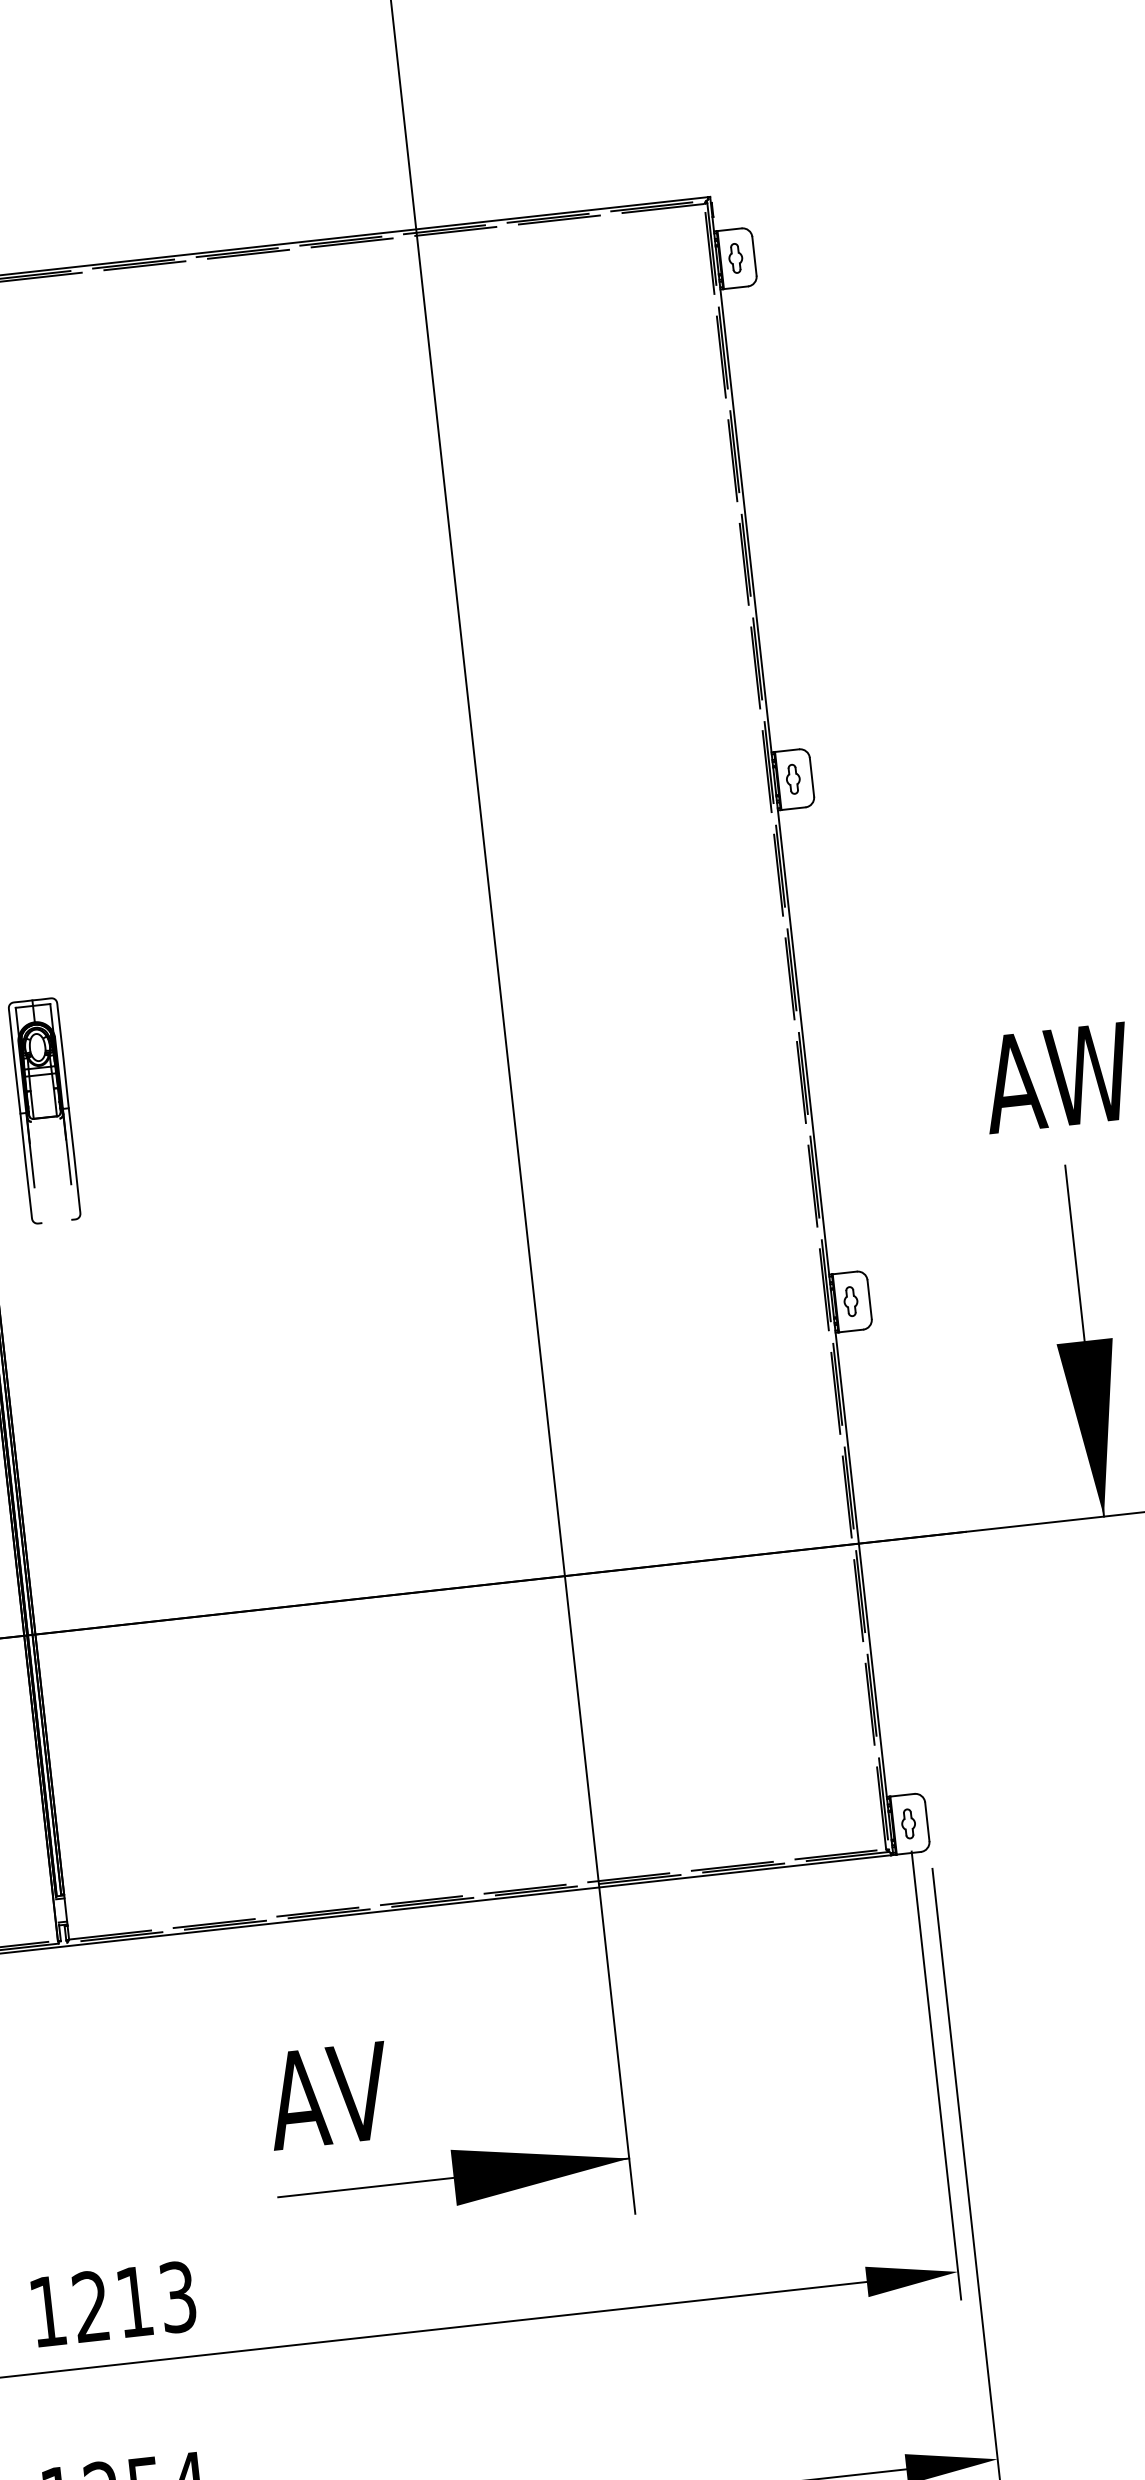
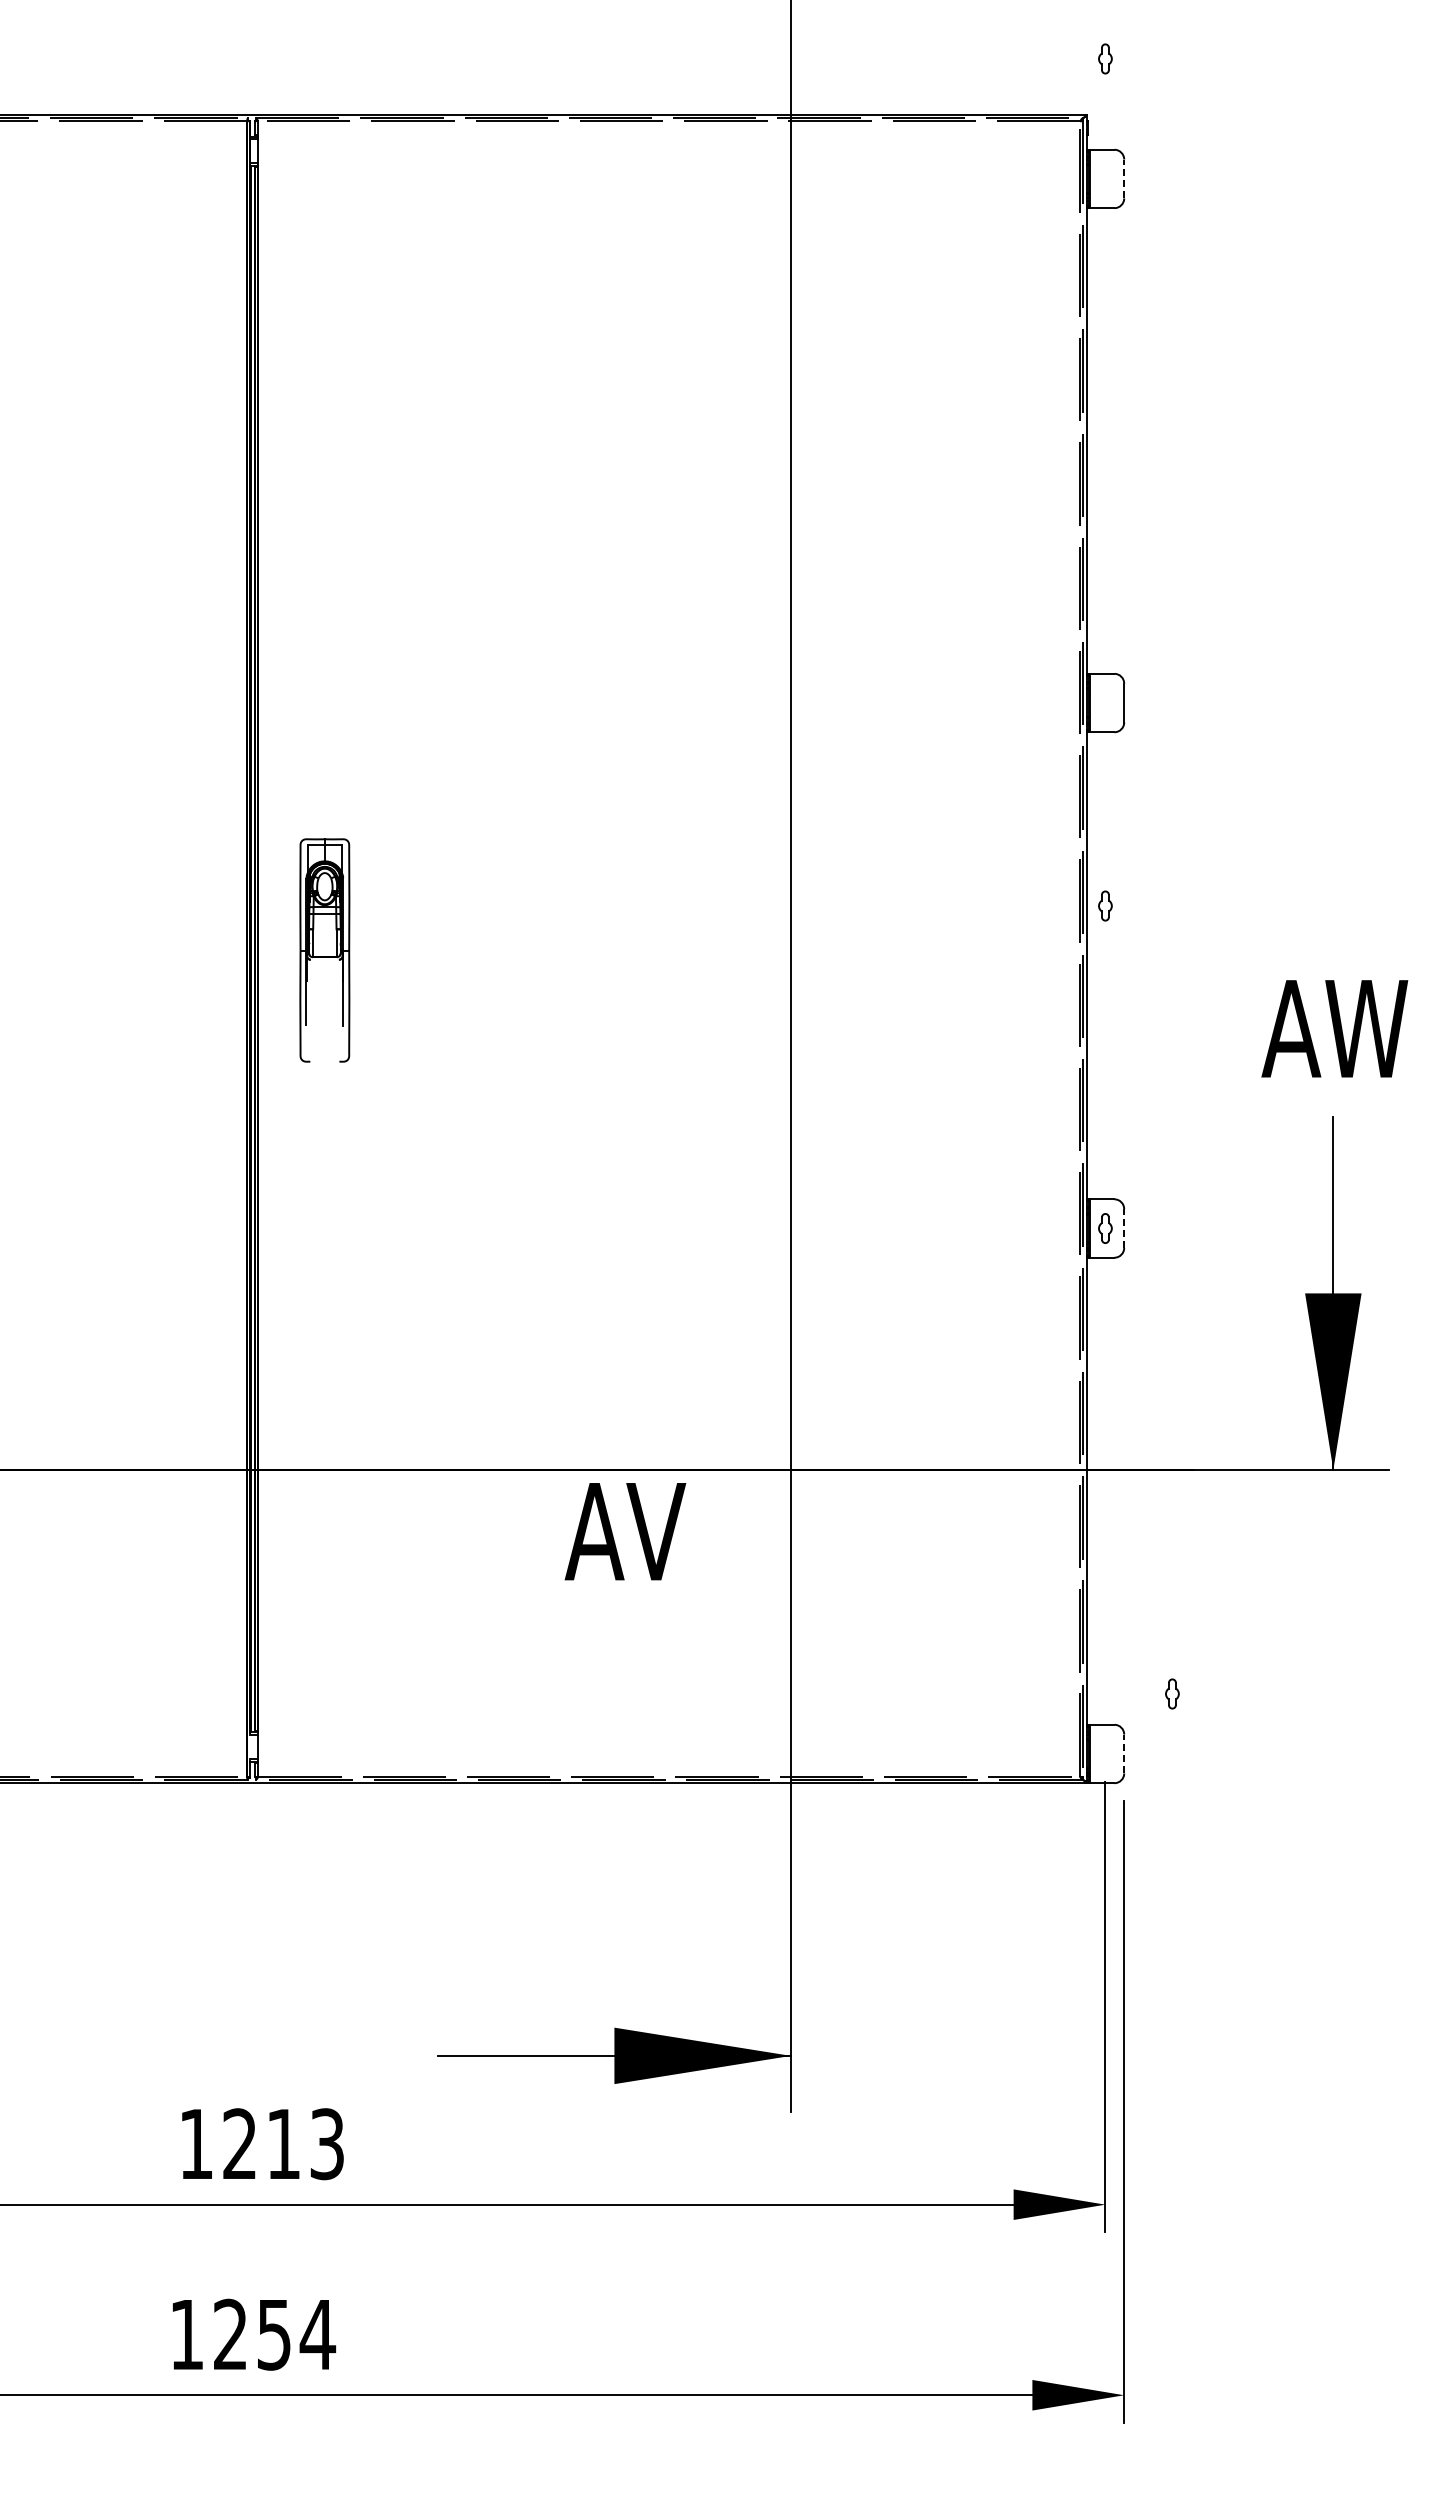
line: (754, 255) -> (1124, 178), solid -> dashed
part: (735, 257) -> (1105, 58), moved
part: (793, 778) -> (1105, 905), moved
line: (869, 1299) -> (1124, 1228), solid -> dashed
line: (927, 1821) -> (1124, 1753), solid -> dashed
part: (908, 1823) -> (1172, 1693), moved
text: (329, 2095) -> (625, 1531), moved

